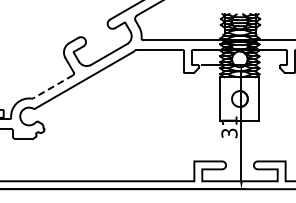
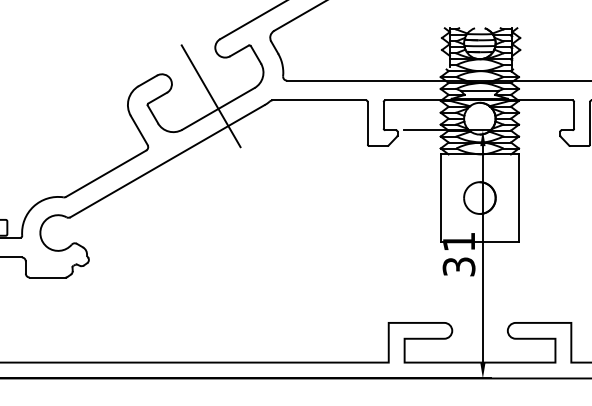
line: (105, 47) -> (210, 94), added
line: (52, 87) -> (104, 174), dashed -> solid

